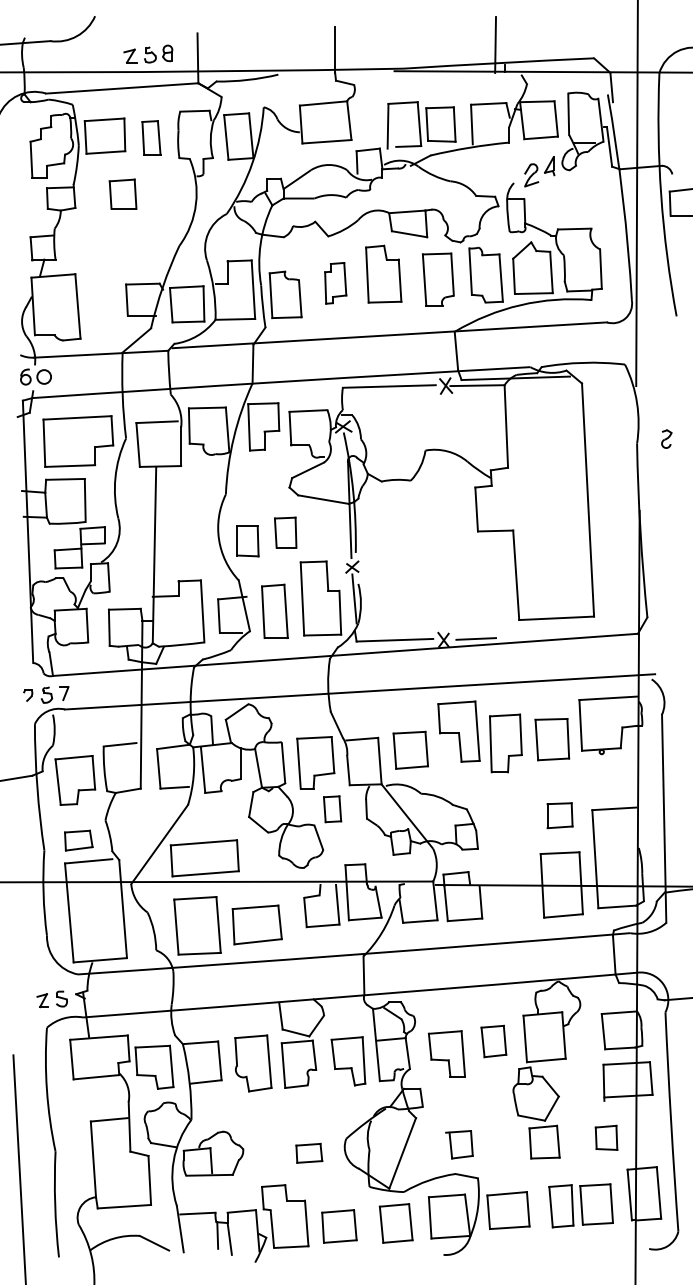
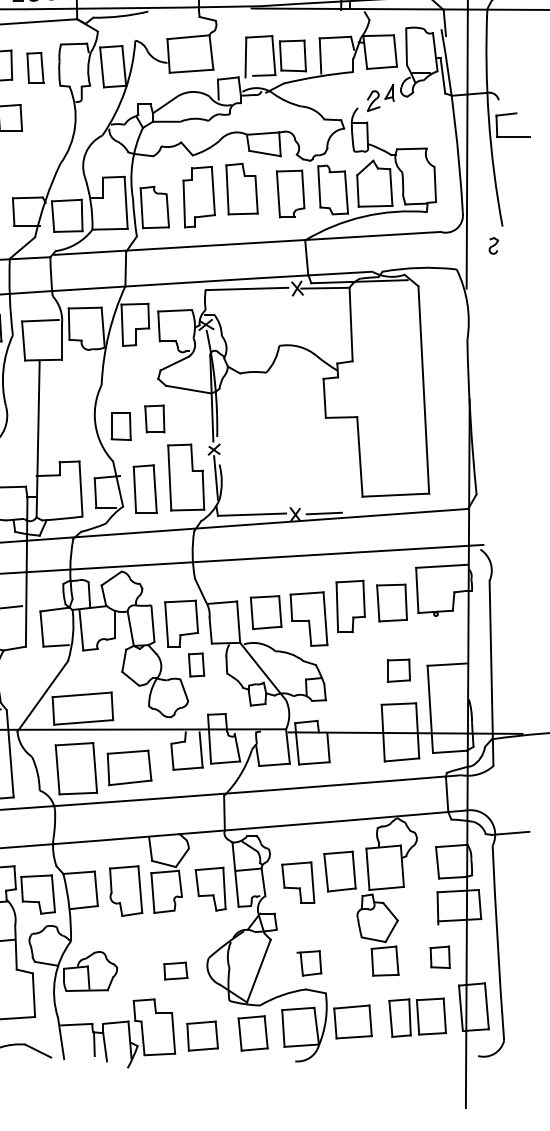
part: (335, 283) -> (199, 197), size x1.67
part: (666, 438) -> (493, 245), moved
part: (458, 731) -> (308, 618), moved
part: (493, 1041) -> (339, 871), size x1.43

